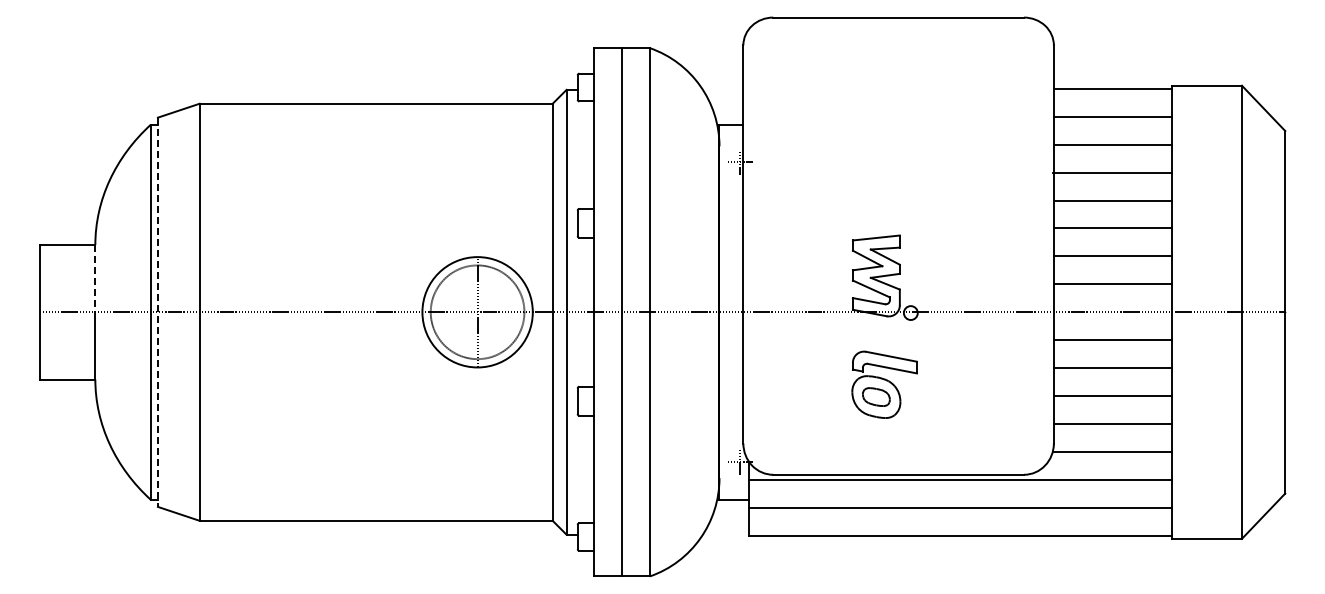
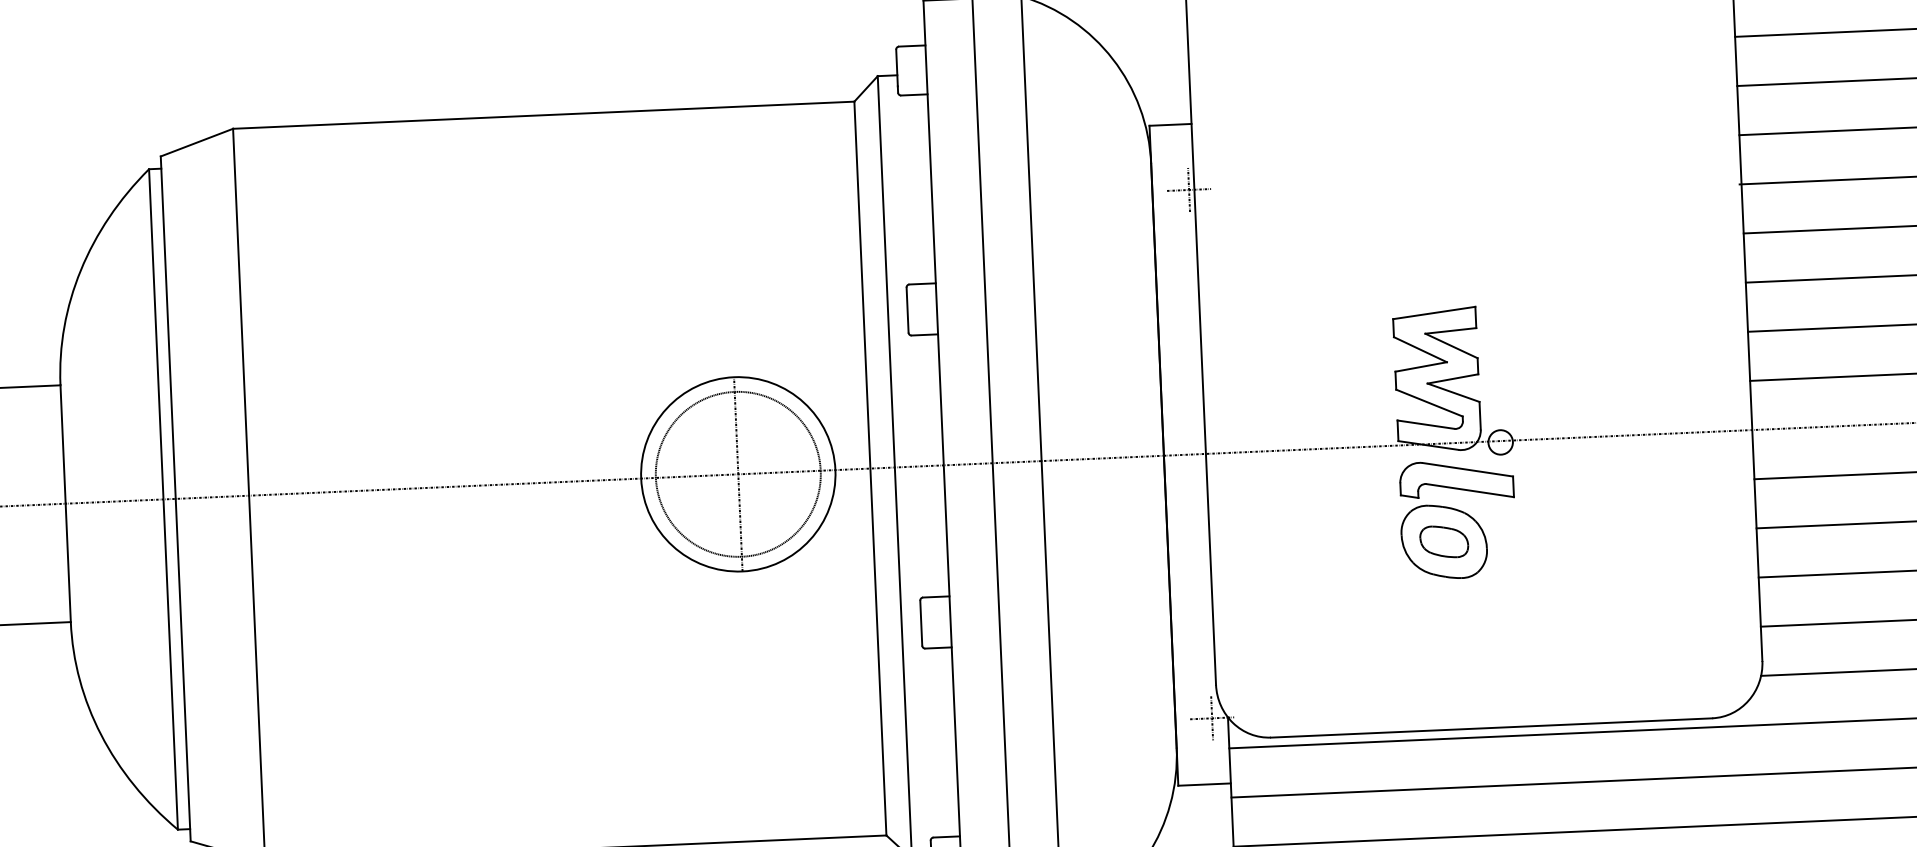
line: (95, 278) -> (63, 444), dashed -> solid
line: (157, 312) -> (175, 499), dashed -> solid
part: (884, 384) -> (1457, 519), moved

